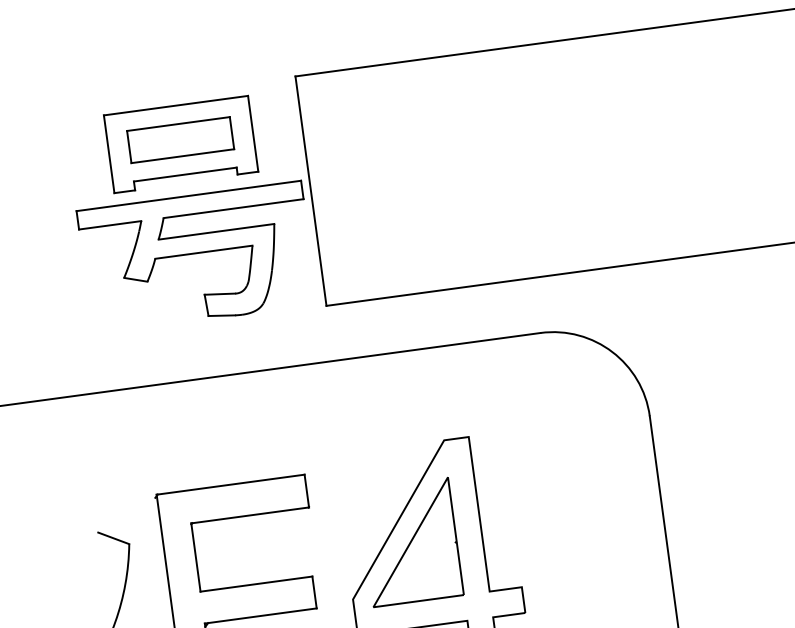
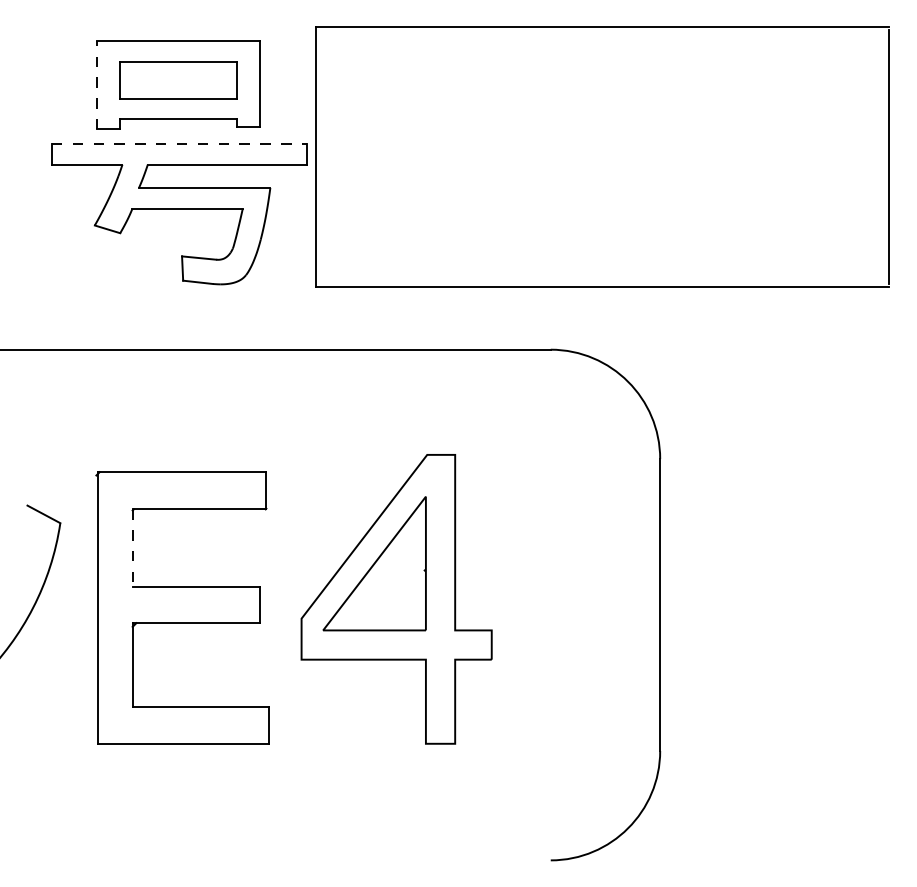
line: (108, 153) -> (96, 84), solid -> dashed
line: (188, 195) -> (179, 143), solid -> dashed
line: (195, 557) -> (132, 548), solid -> dashed

